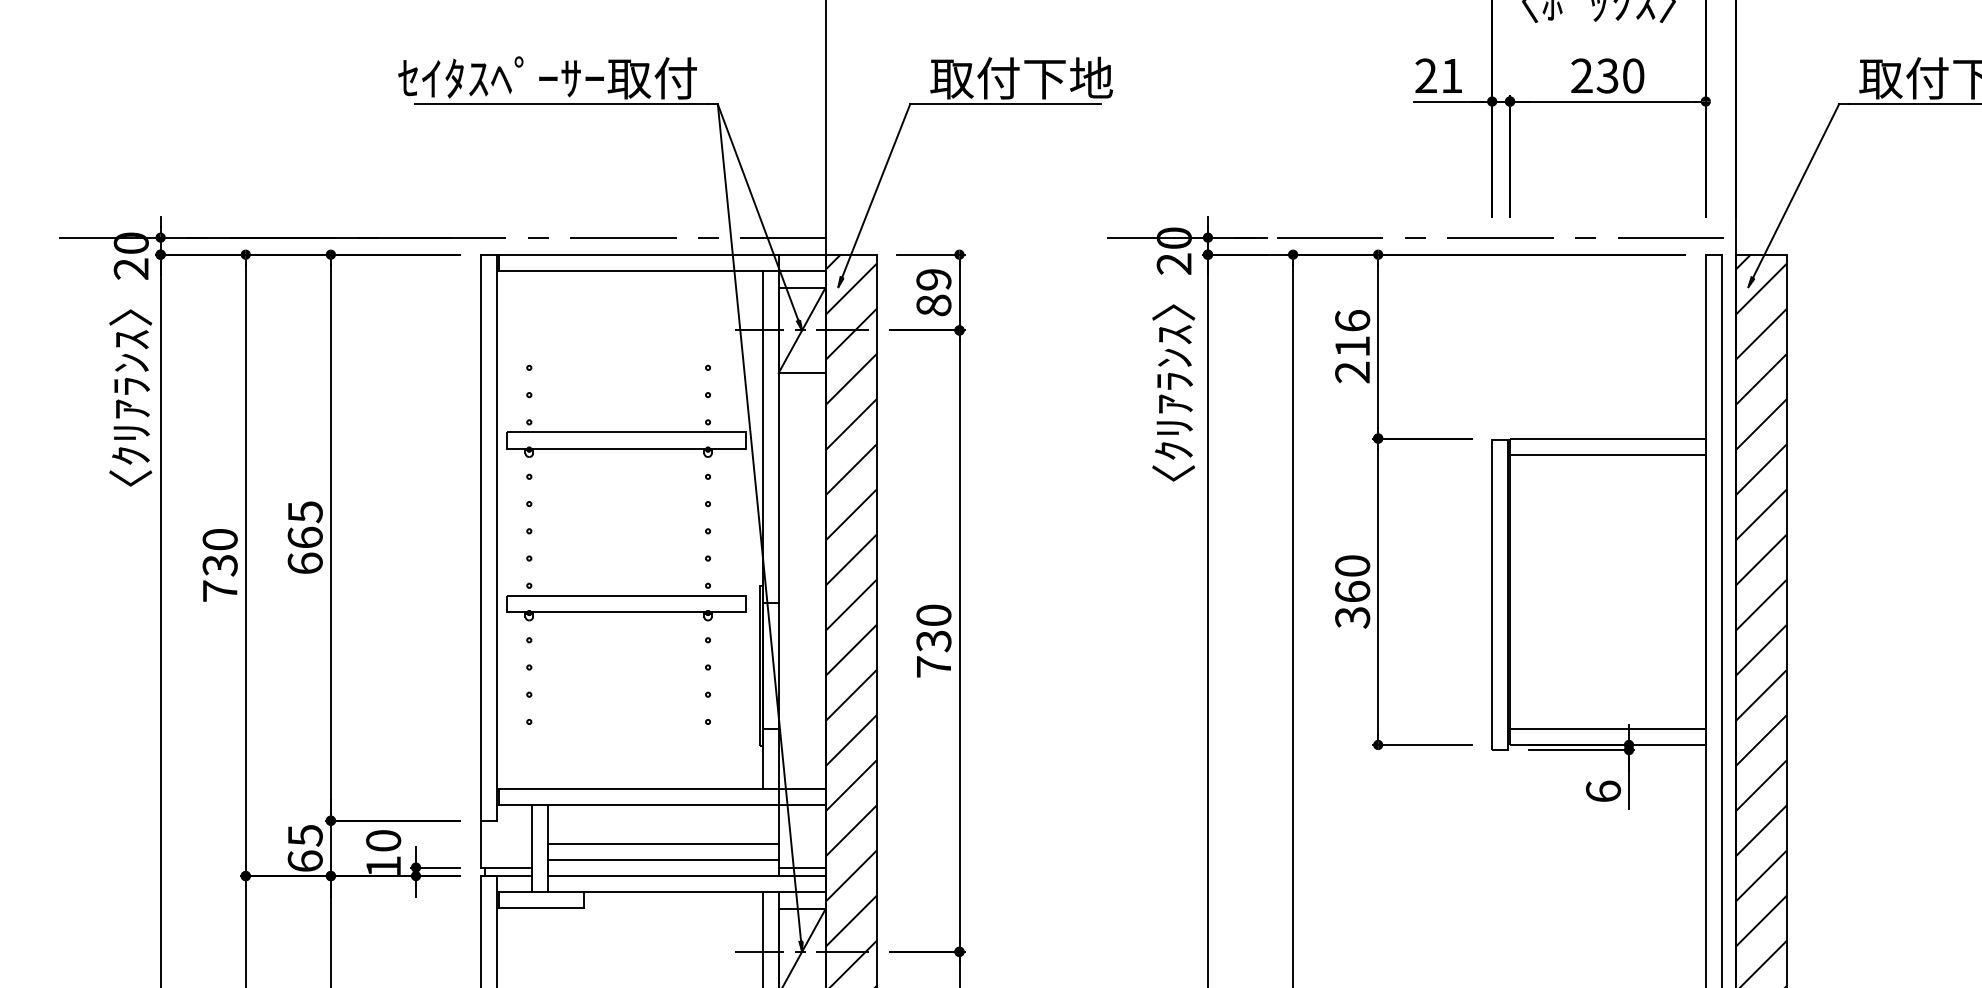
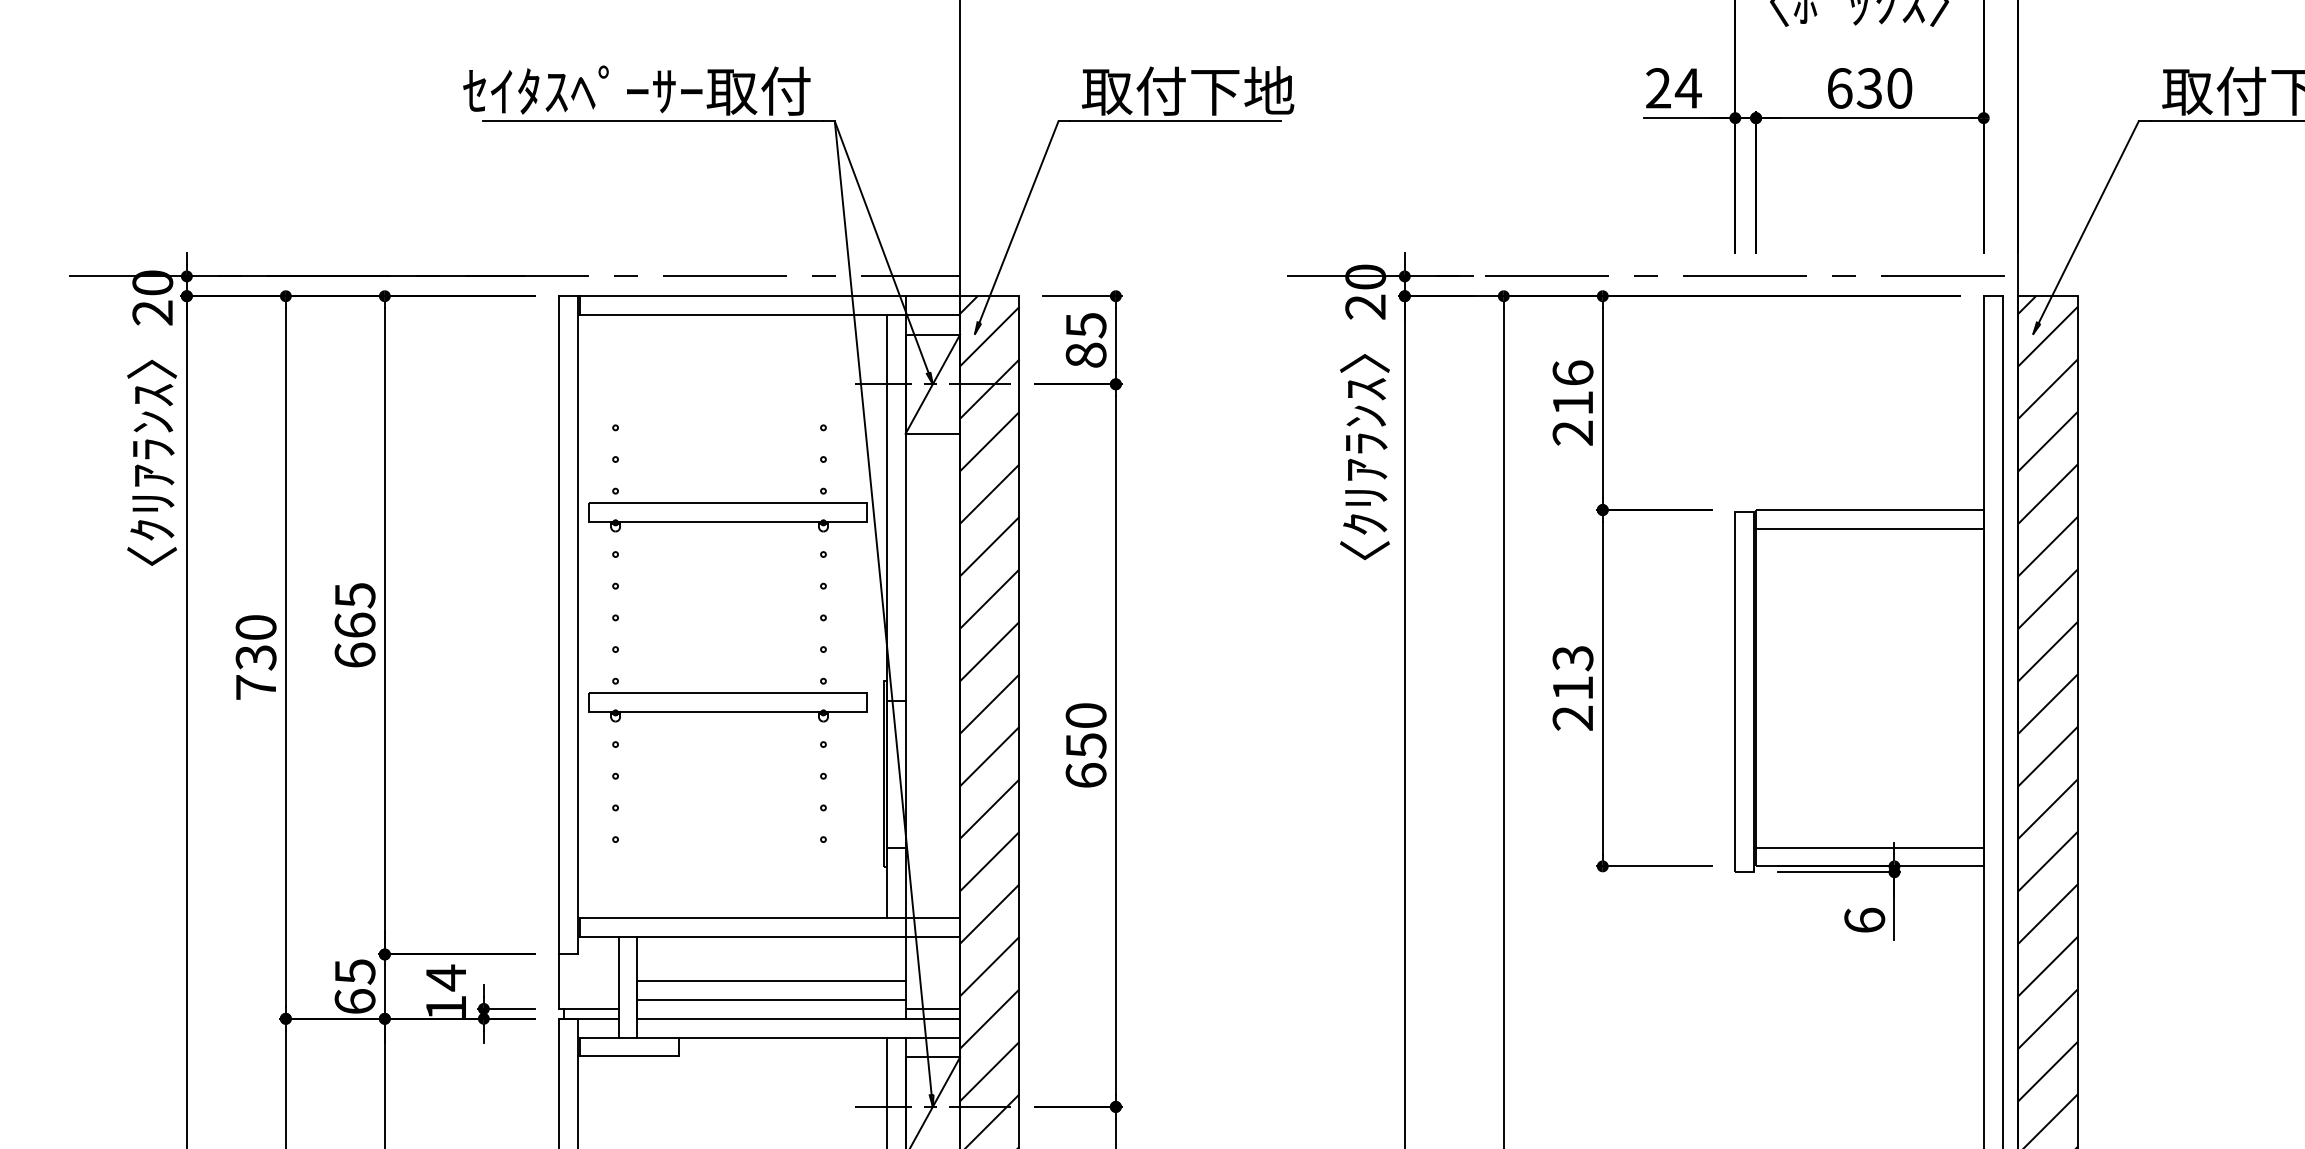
text: (1451, 75) -> (1688, 87), 21 -> 24
text: (1581, 75) -> (1839, 87), 230 -> 630
text: (933, 279) -> (1085, 325), 89 -> 85
text: (1352, 591) -> (1572, 687), 360 -> 213
text: (933, 653) -> (1085, 759), 730 -> 650
text: (383, 840) -> (446, 977), 10 -> 14

